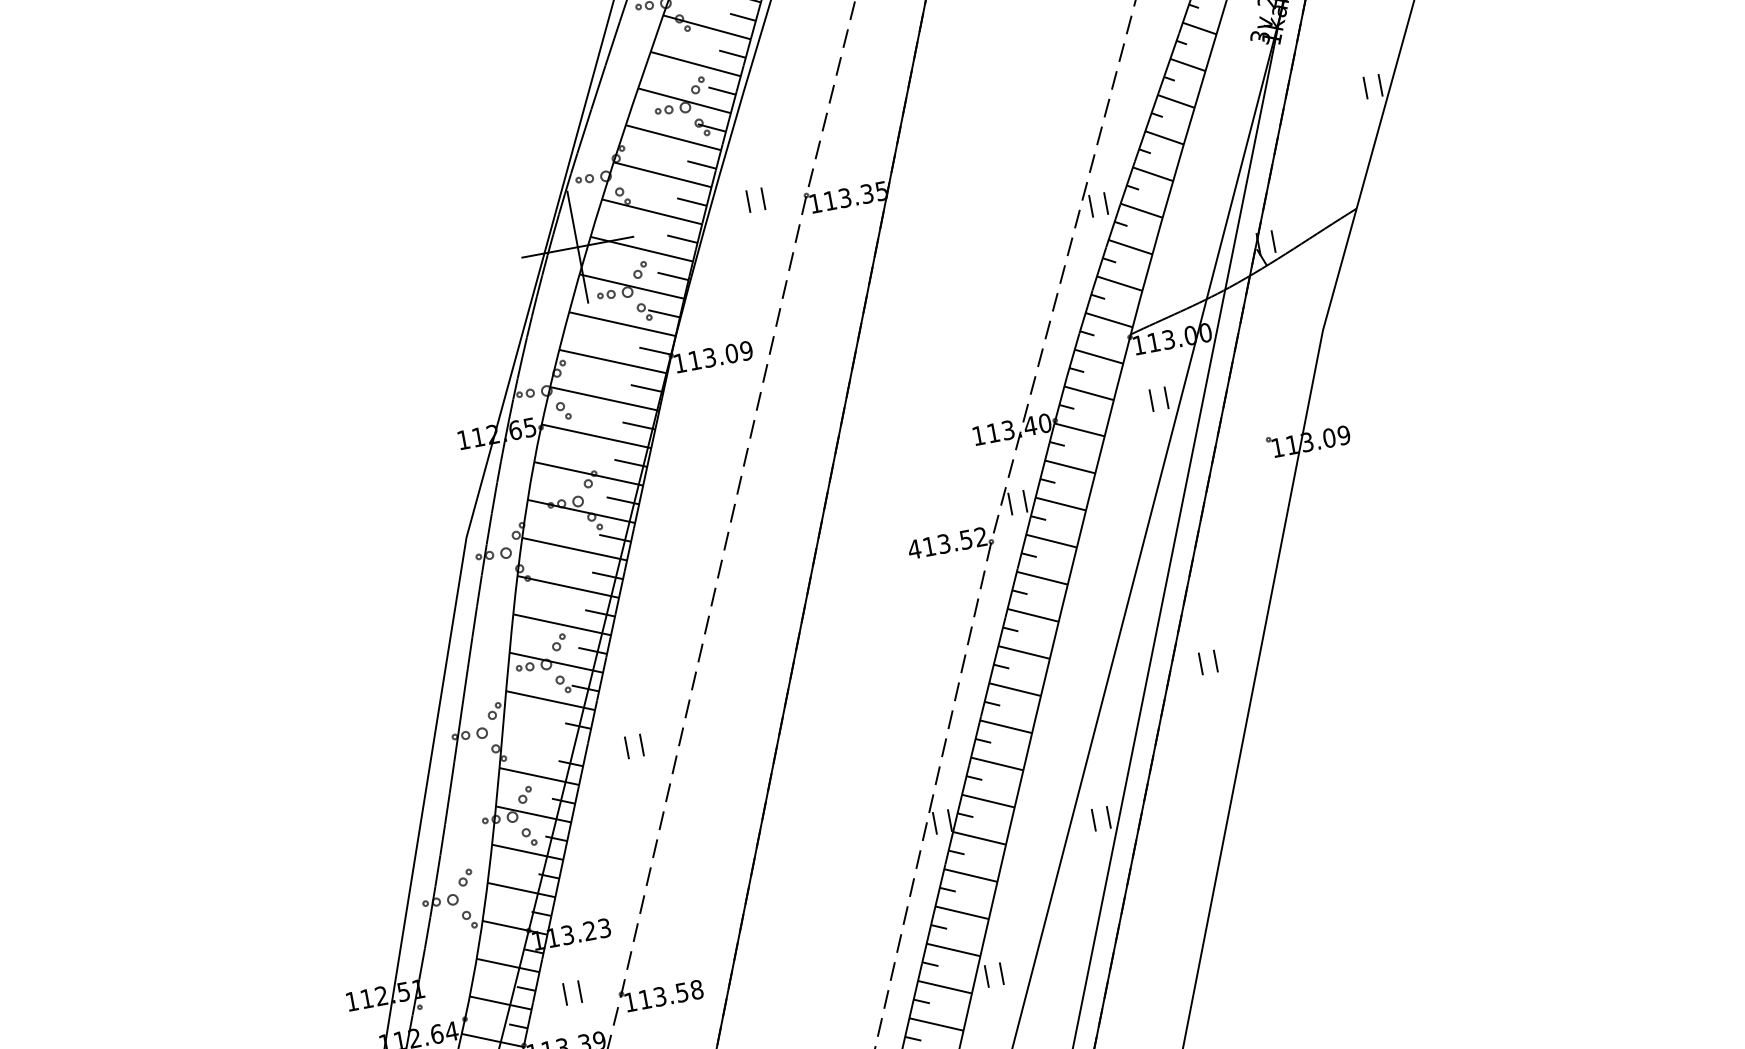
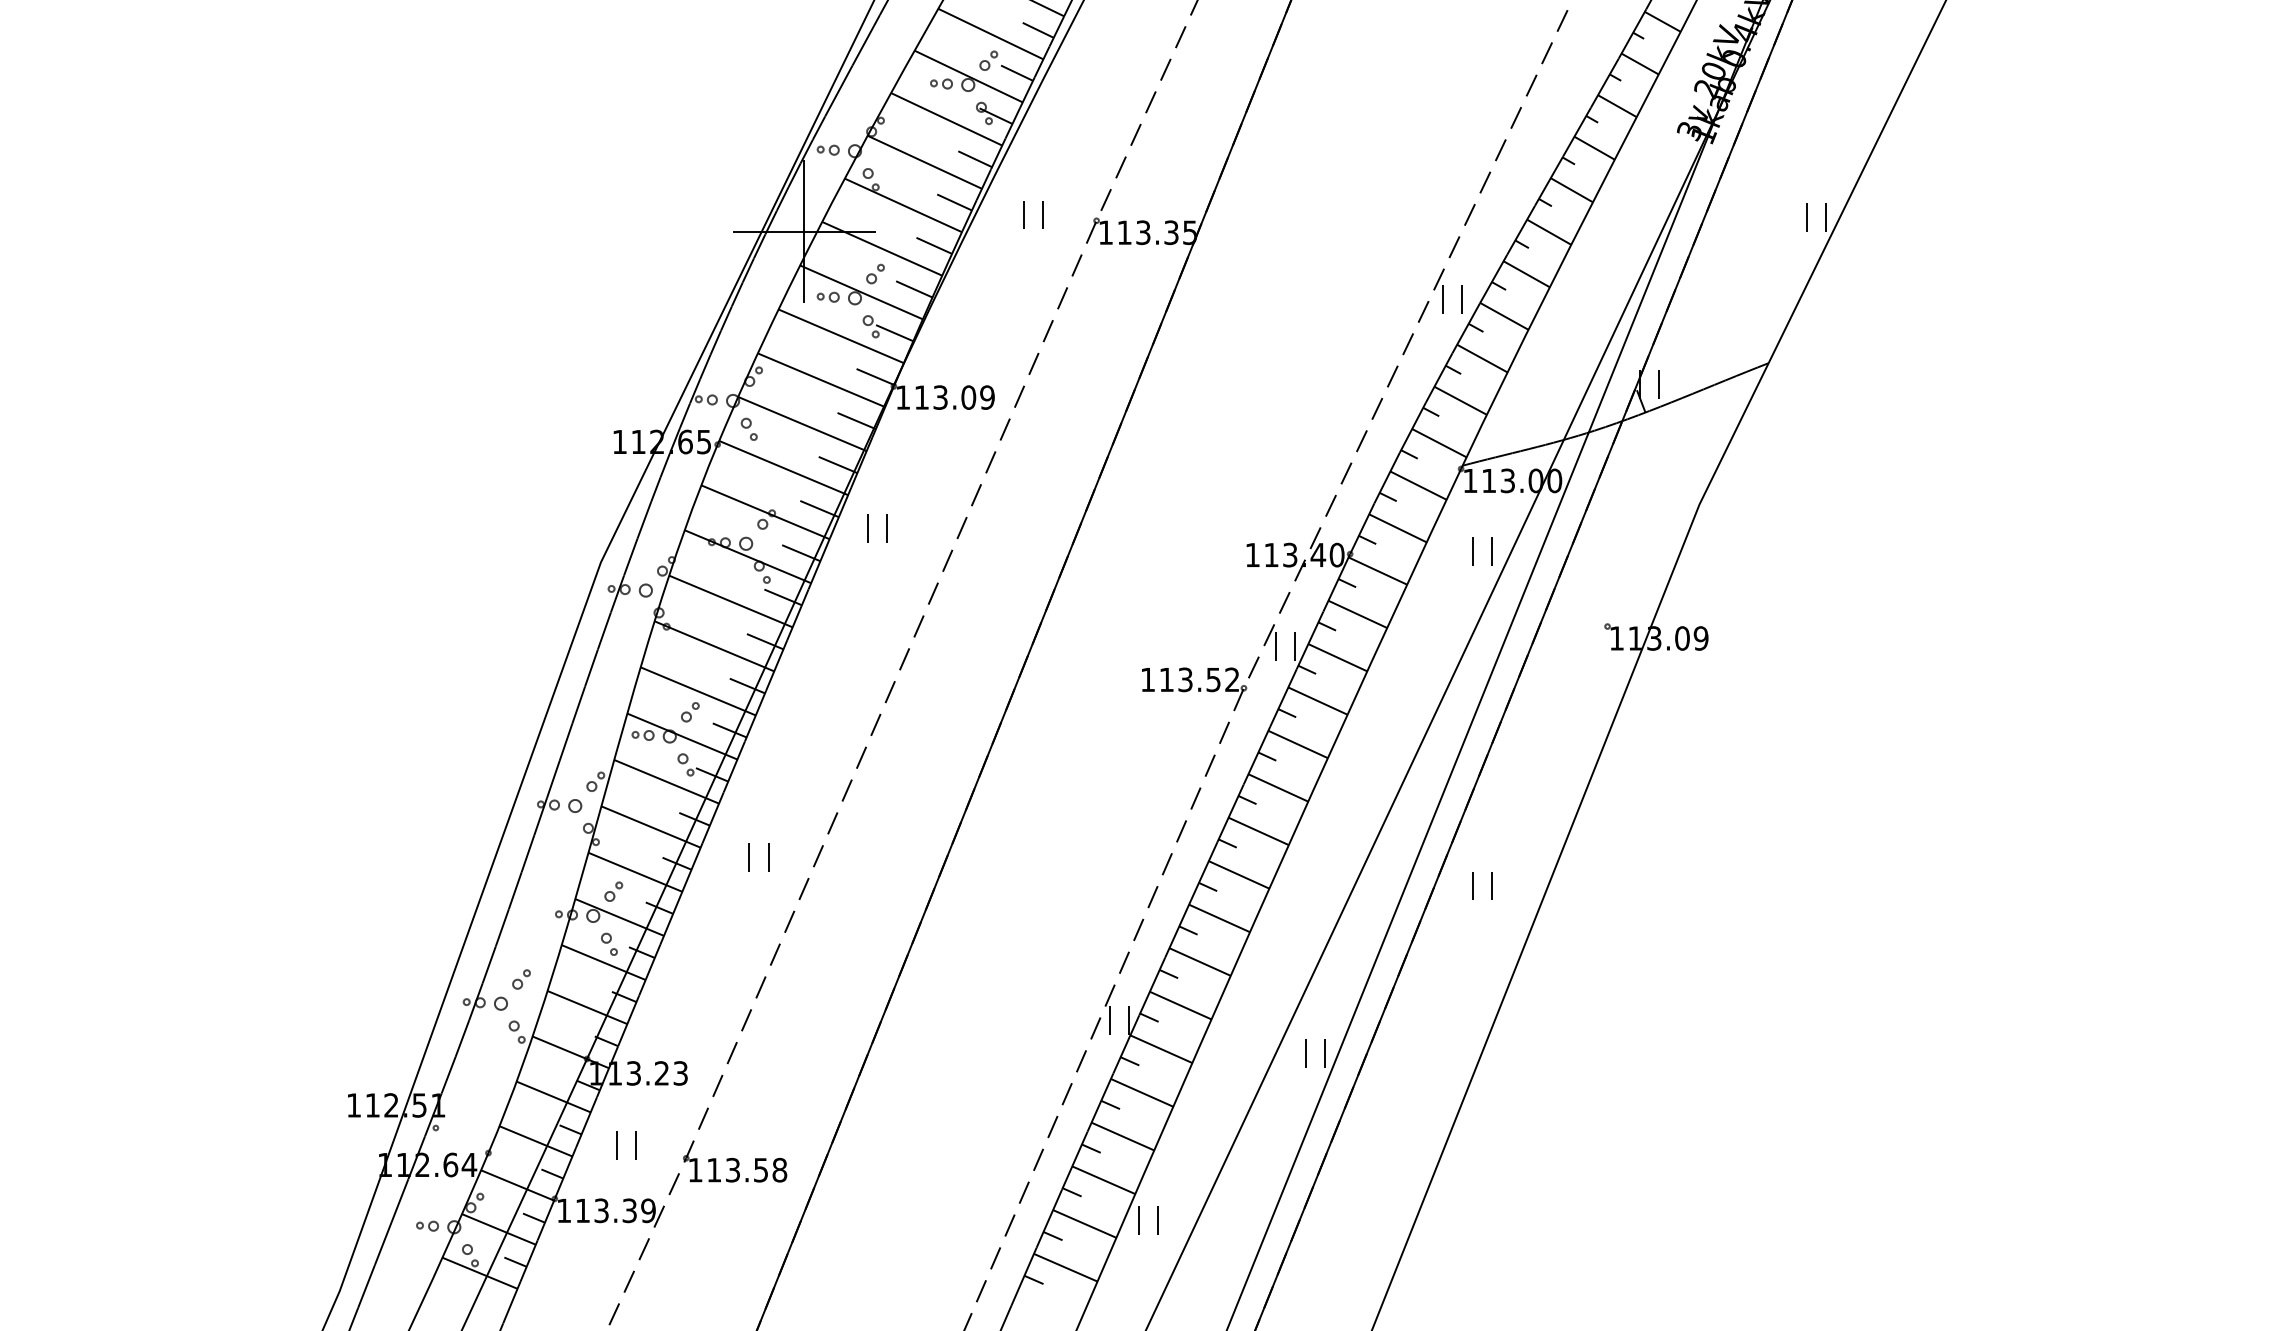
part: (672, 471) -> (868, 528), added
text: (914, 549) -> (1147, 679), 413.52 -> 113.52
line: (544, 738) -> (650, 826), added

